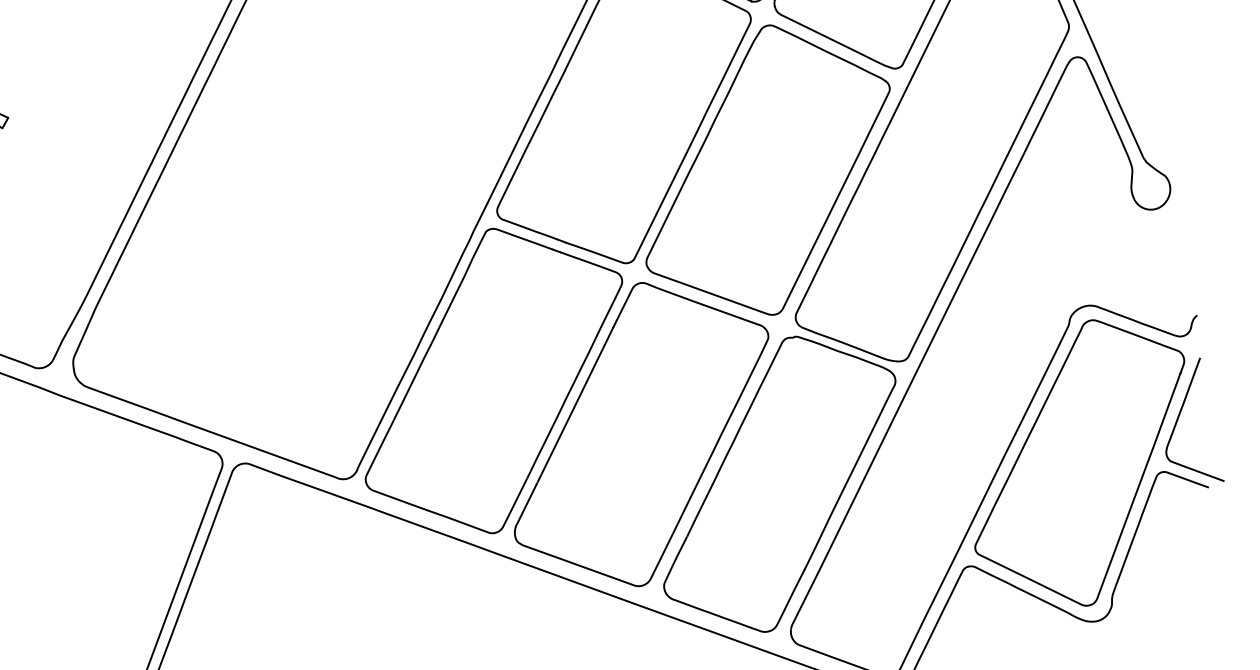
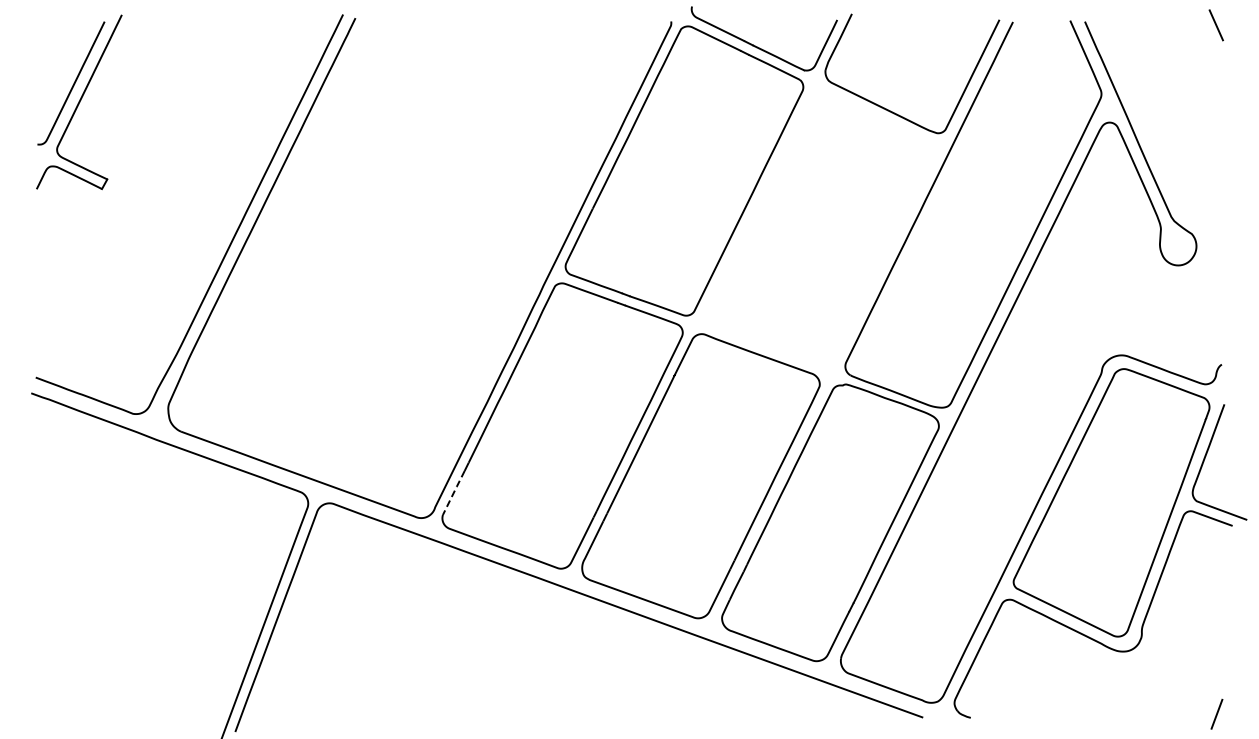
part: (768, 169) -> (819, 227), removed
line: (377, 451) -> (453, 492), solid -> dashed

